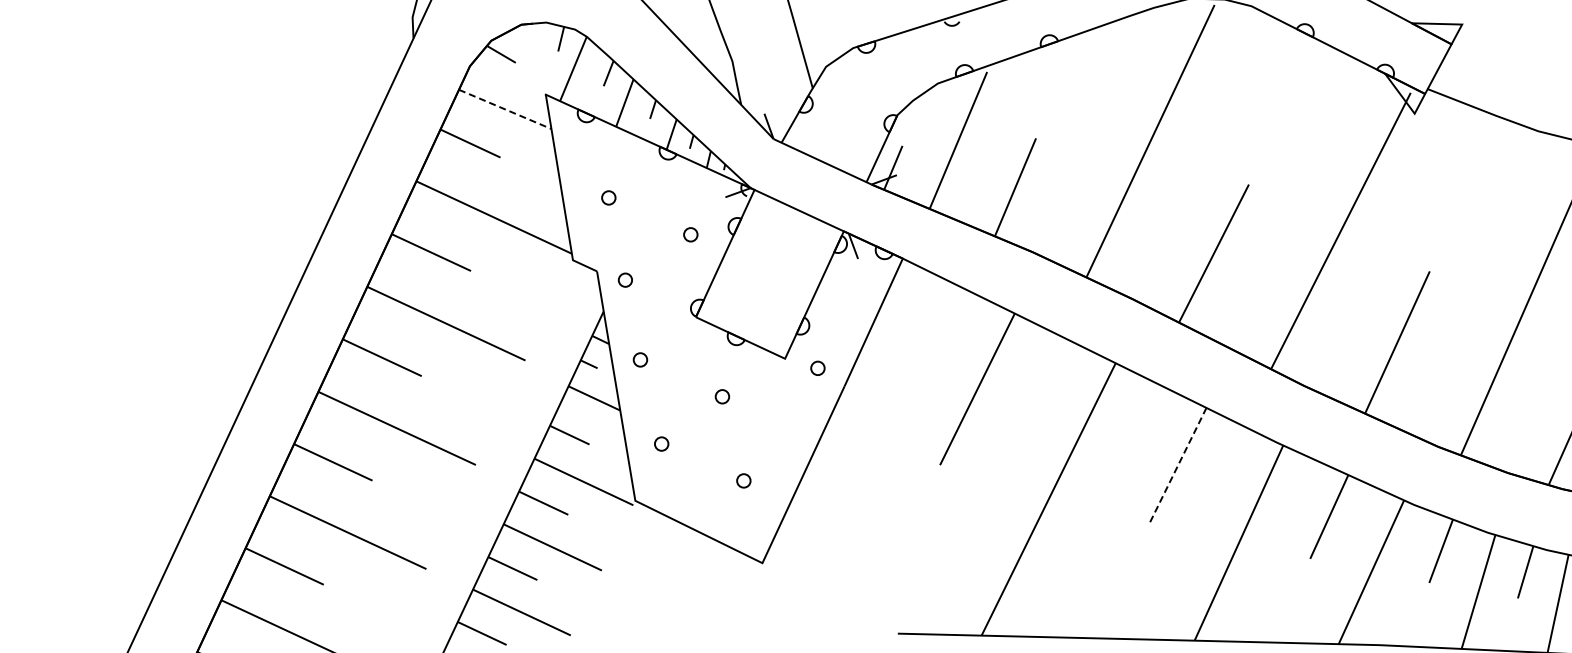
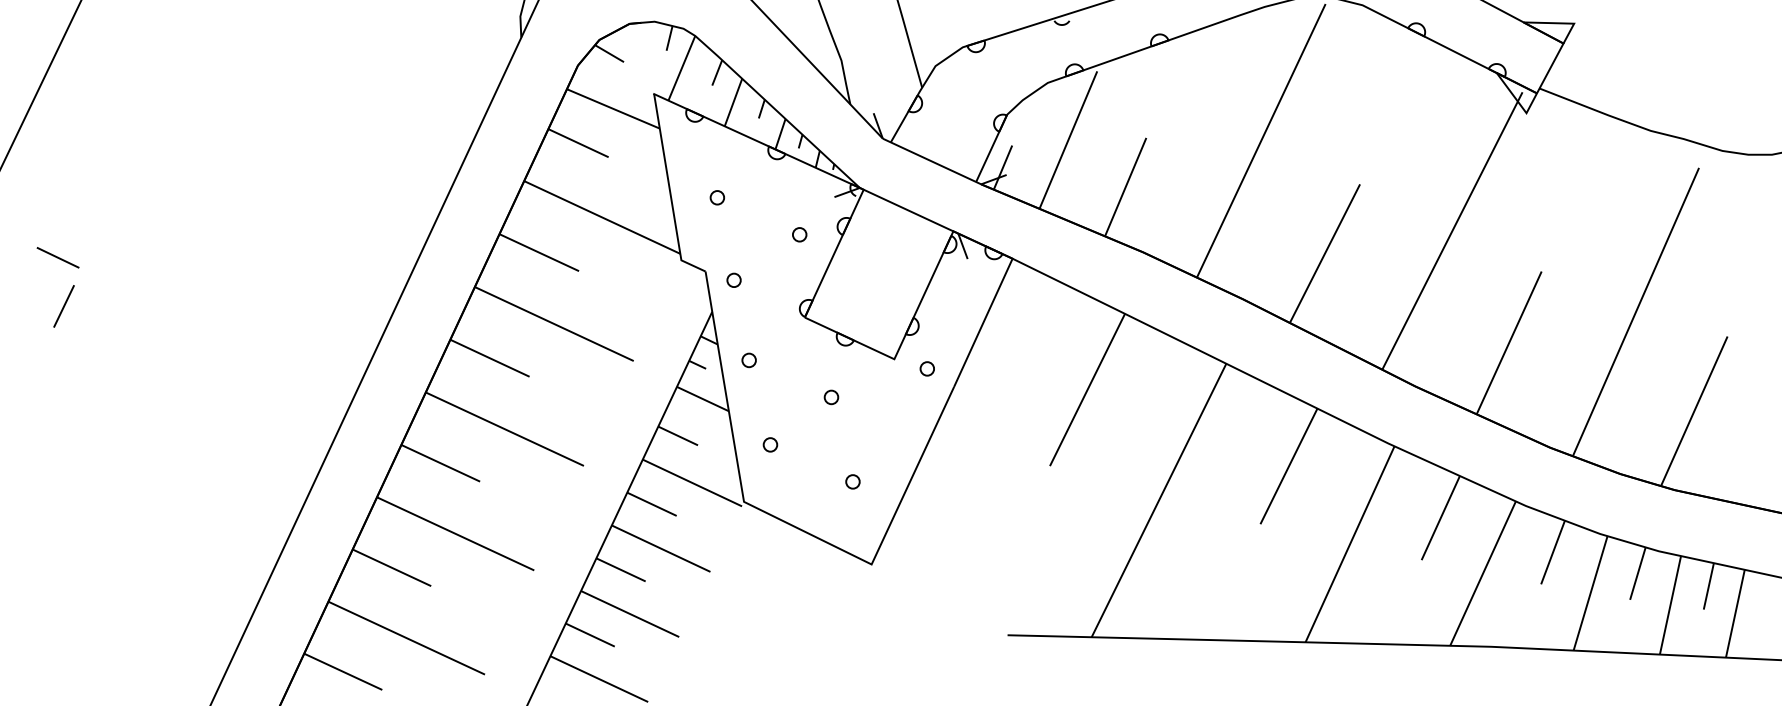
line: (505, 110) -> (613, 109), dashed -> solid
line: (1177, 465) -> (1288, 466), dashed -> solid

